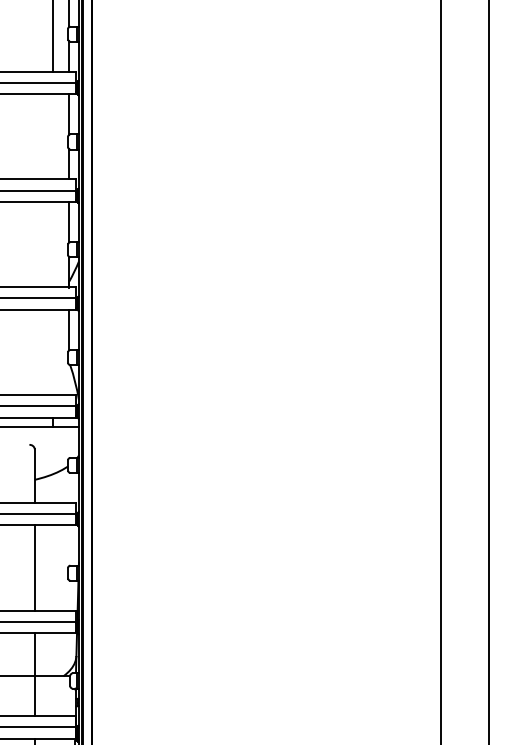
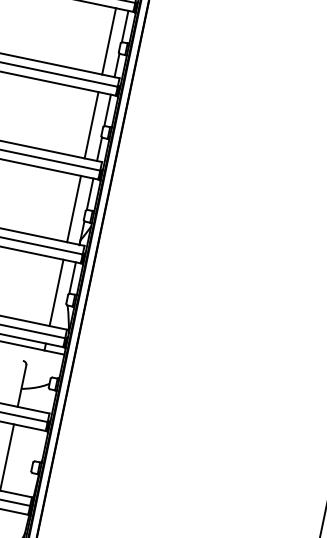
line: (53, 136) -> (91, 124), added
line: (53, 244) -> (74, 208), added
line: (53, 352) -> (56, 292), added

